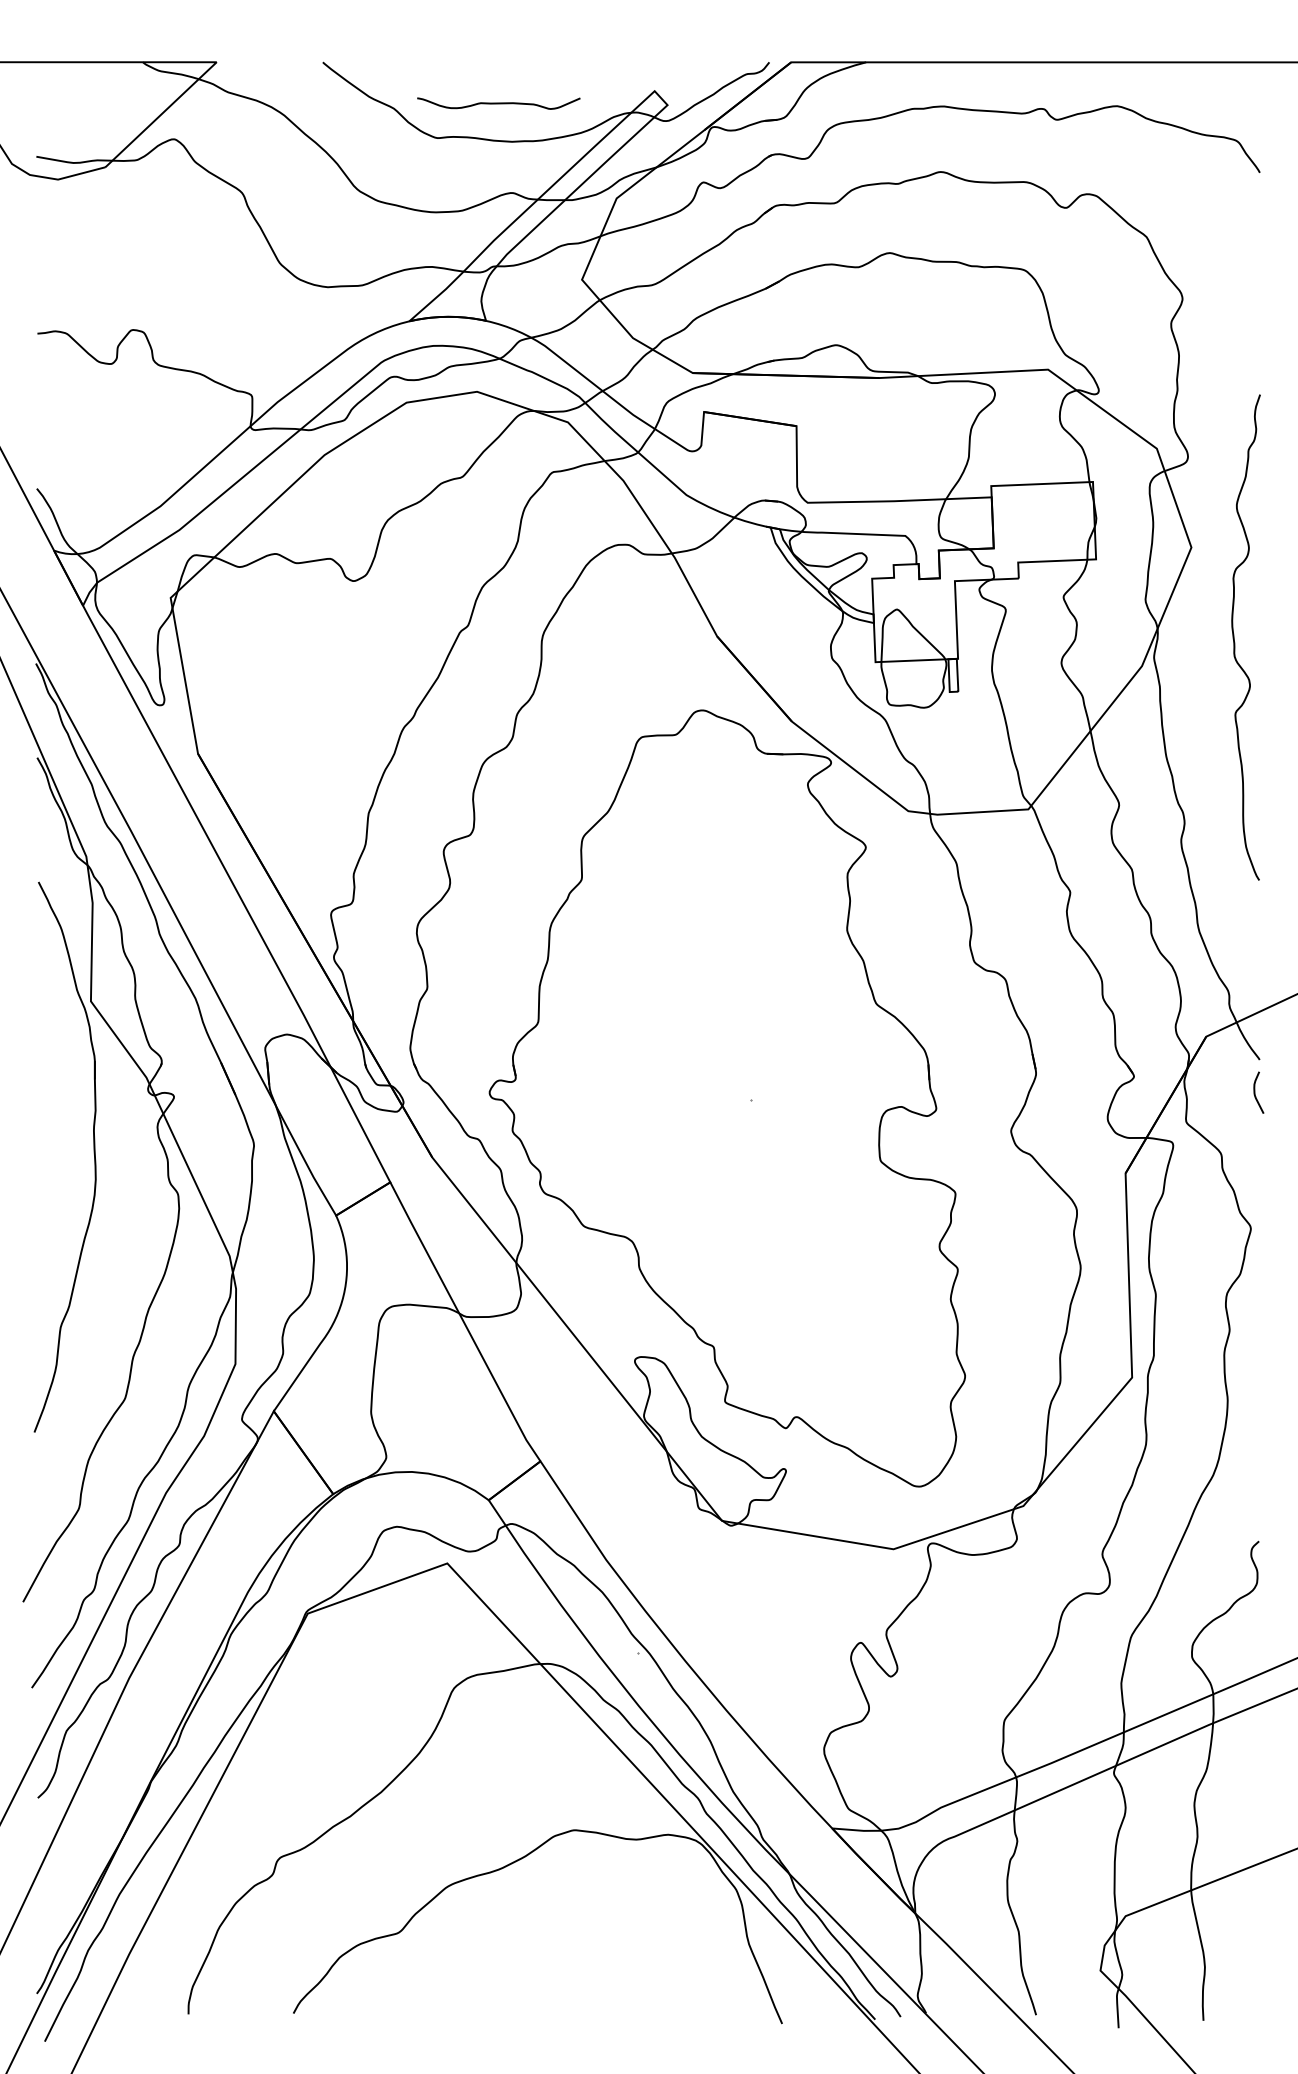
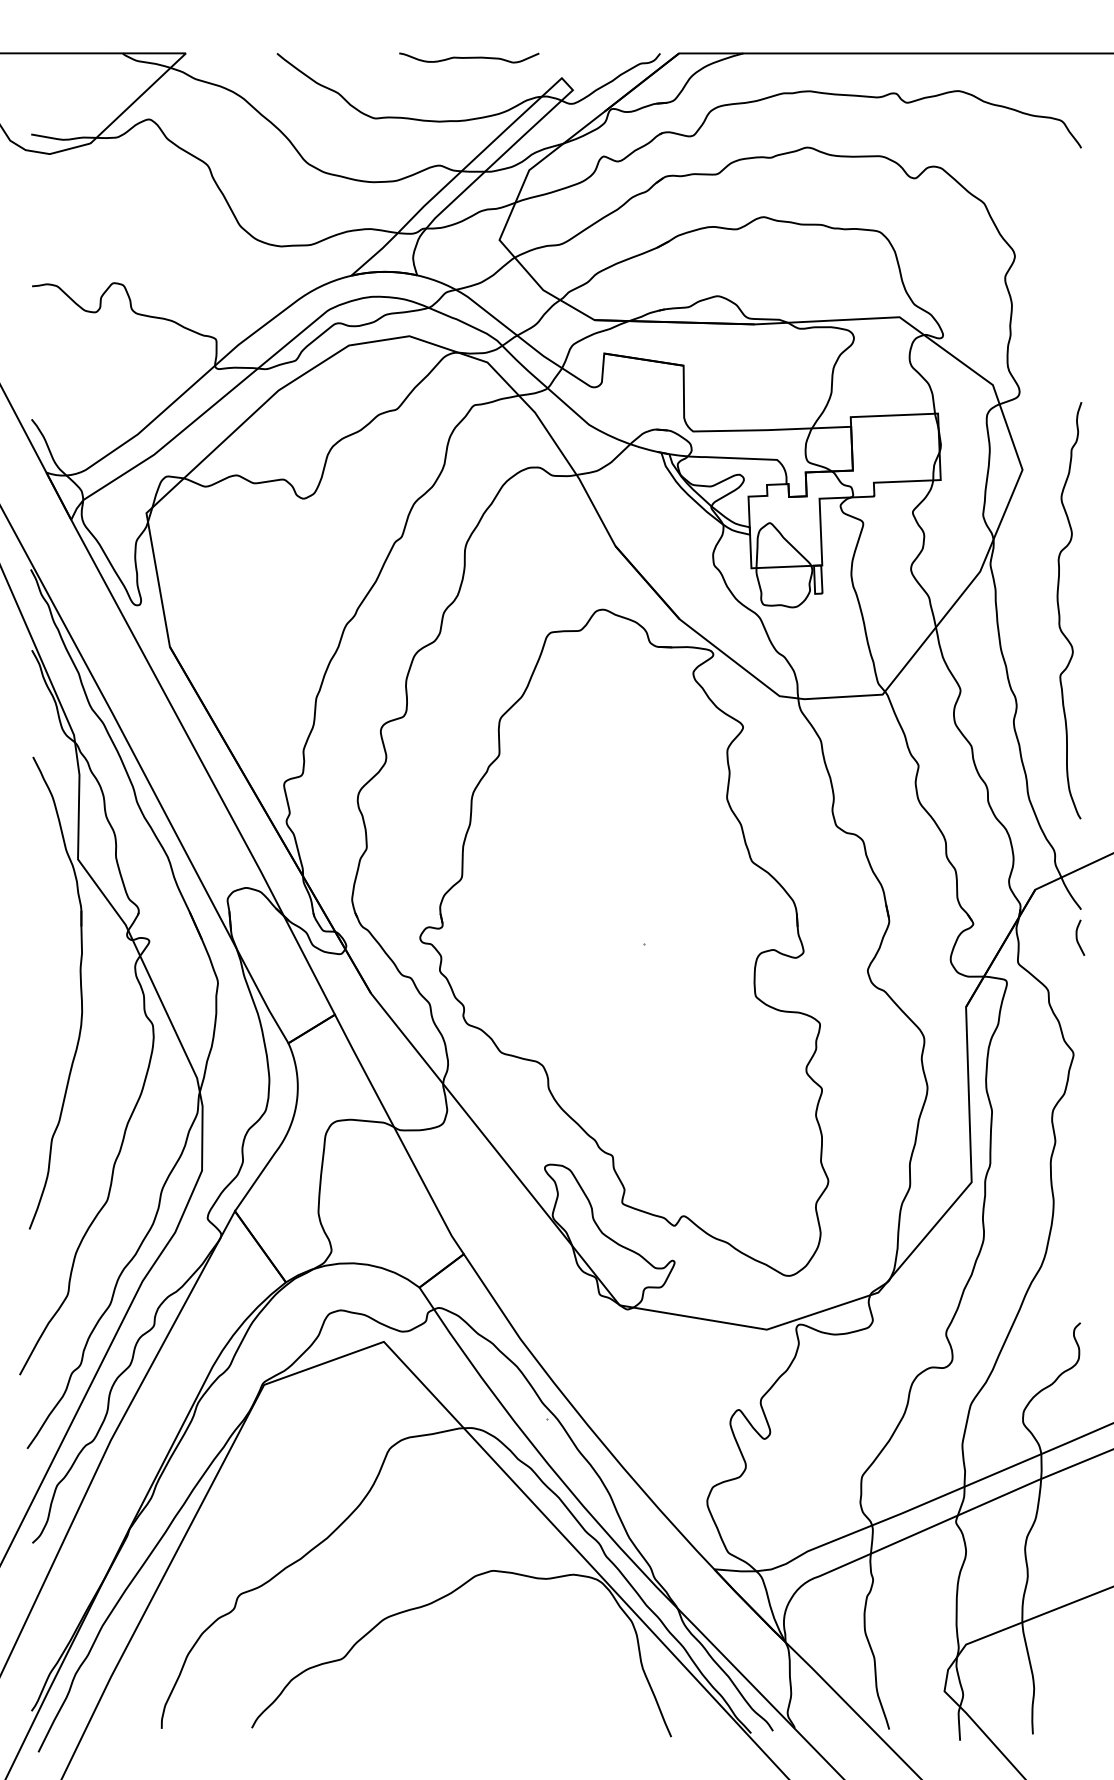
curve: (498, 103) -> (469, 57), moved
curve: (1234, 637) -> (1059, 610), moved

